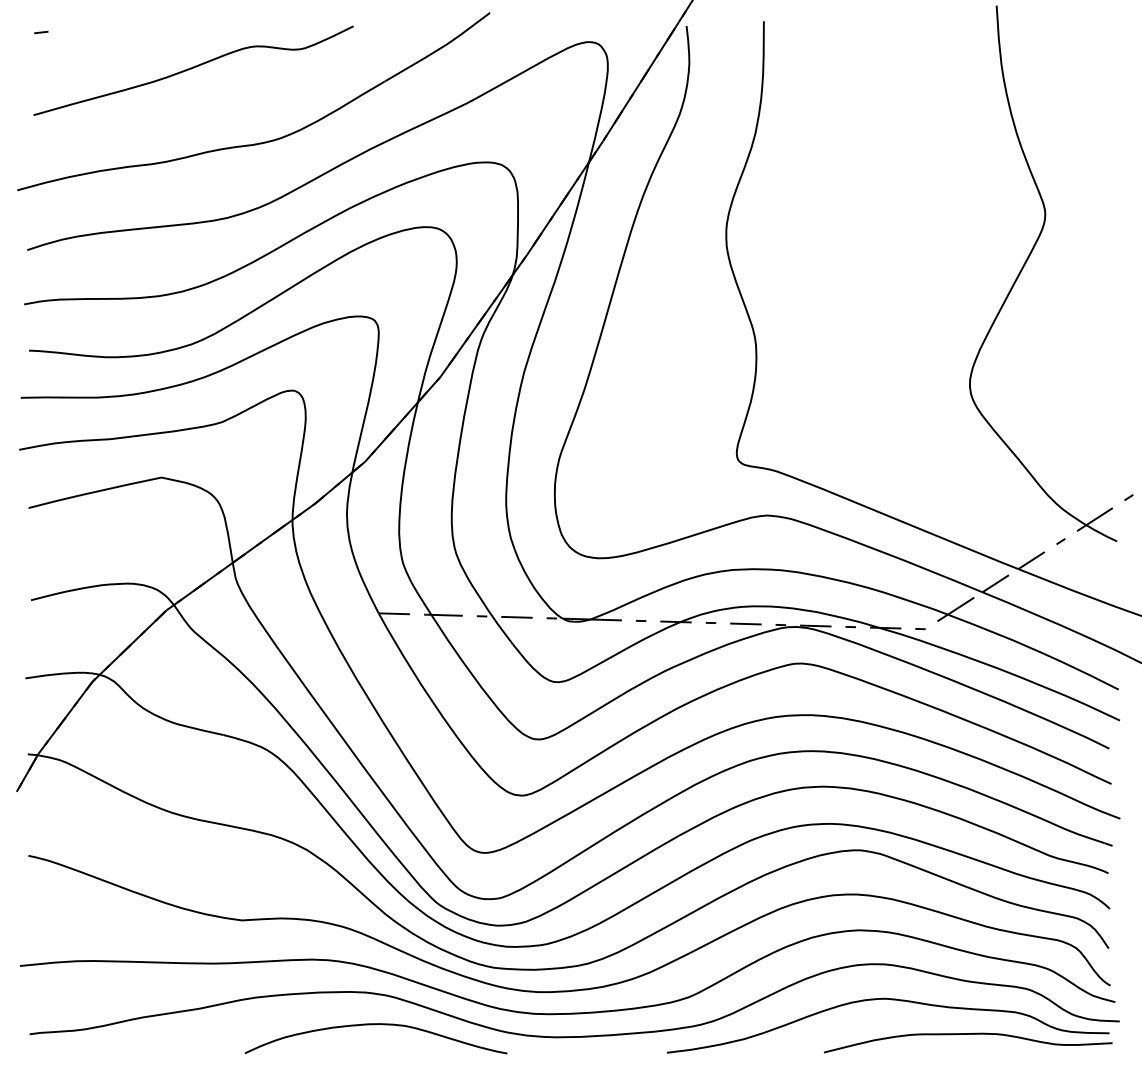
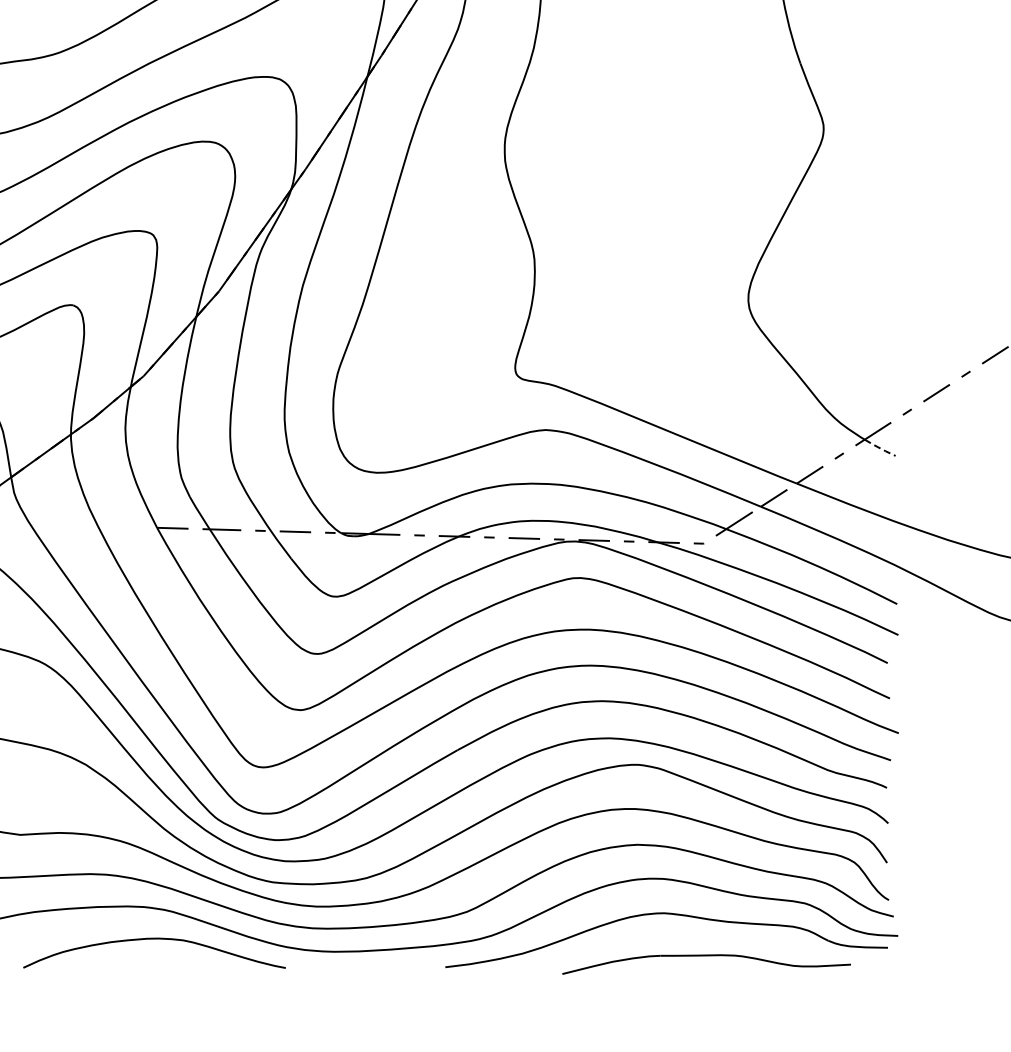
line: (1101, 533) -> (879, 447), solid -> dashed
part: (968, 1034) -> (706, 955), moved

